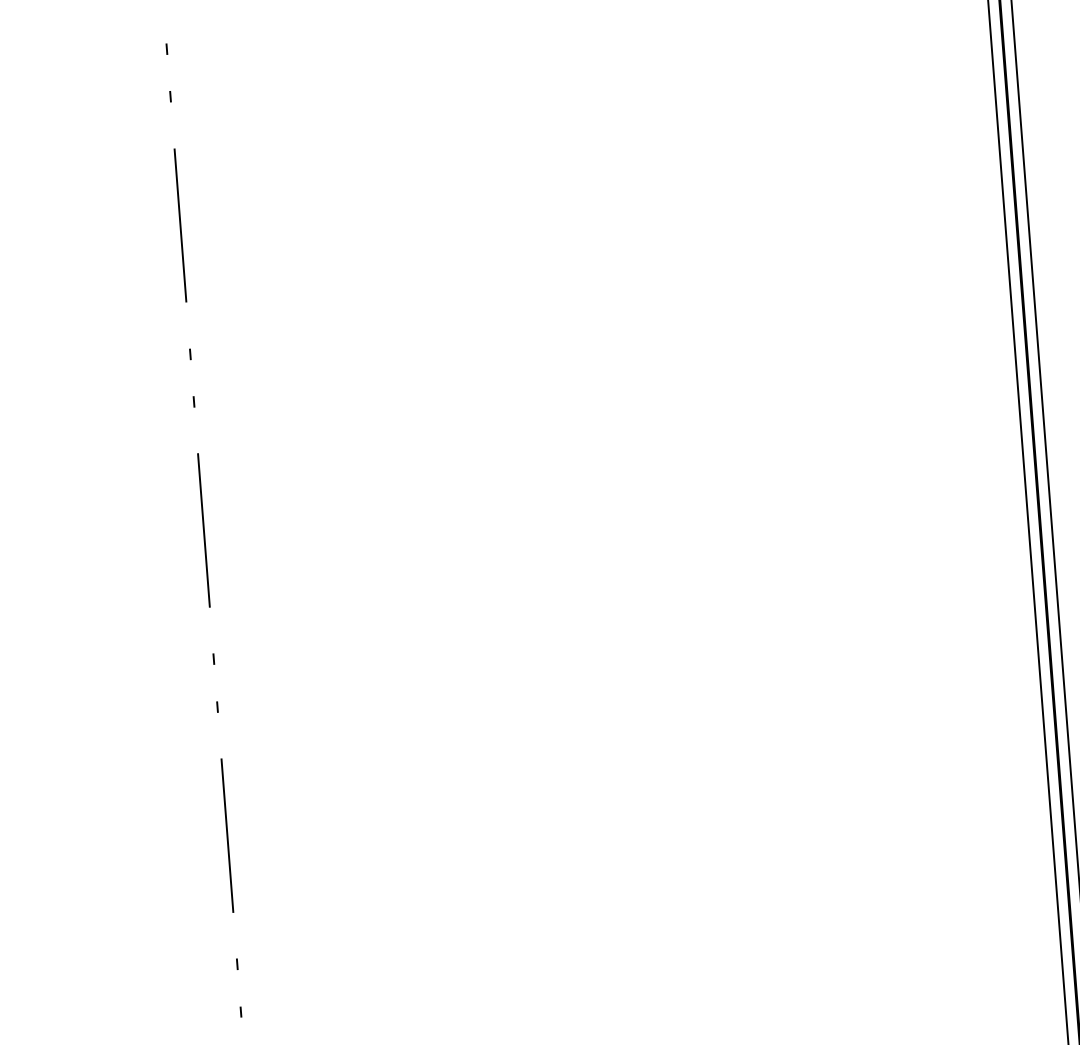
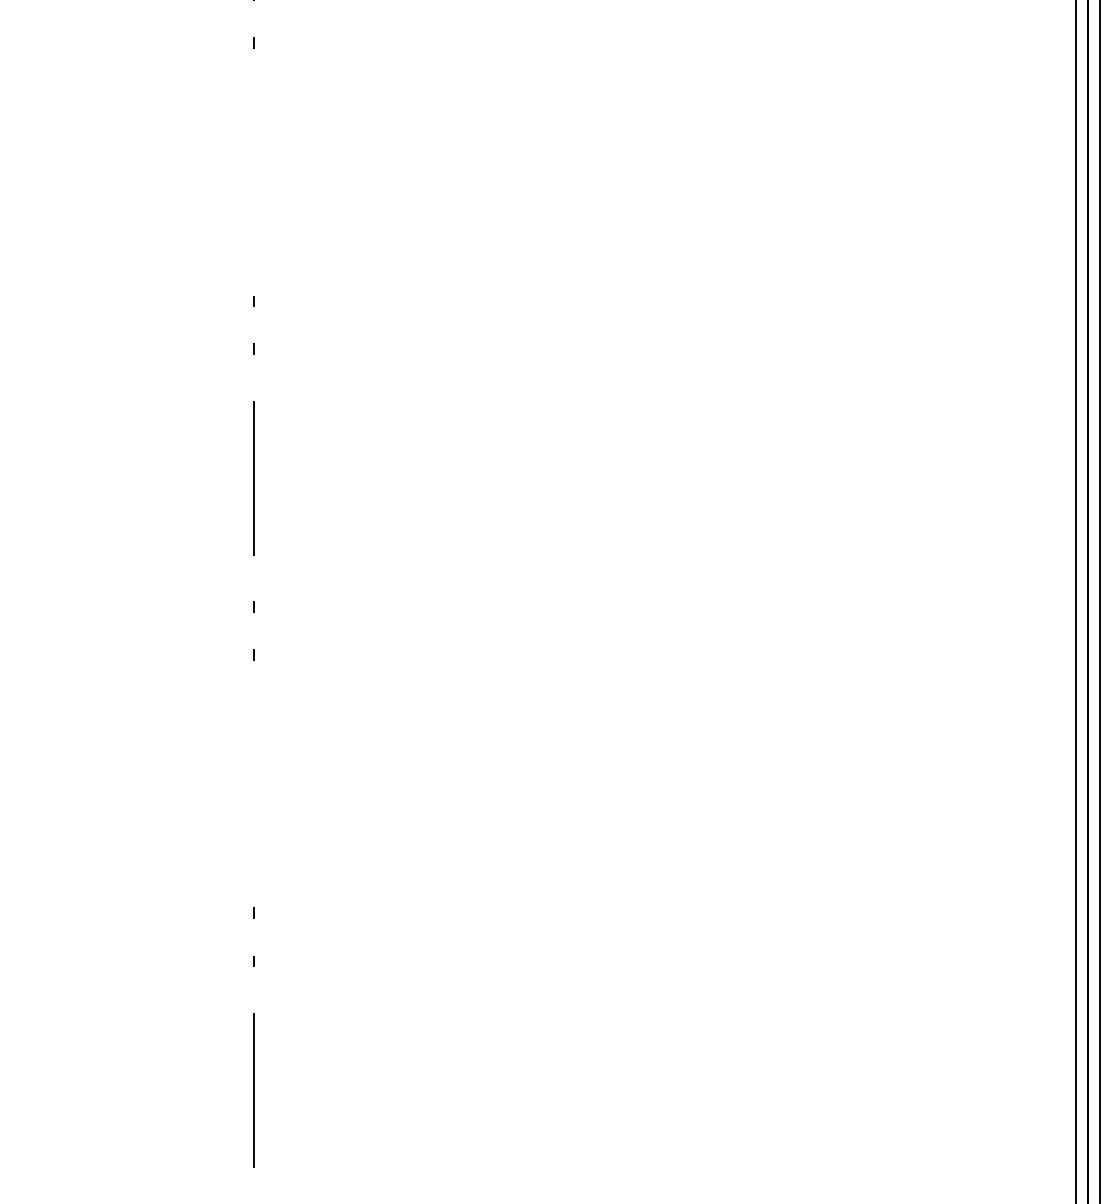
line: (180, 224) -> (253, 171), removed
line: (227, 834) -> (253, 783), removed

